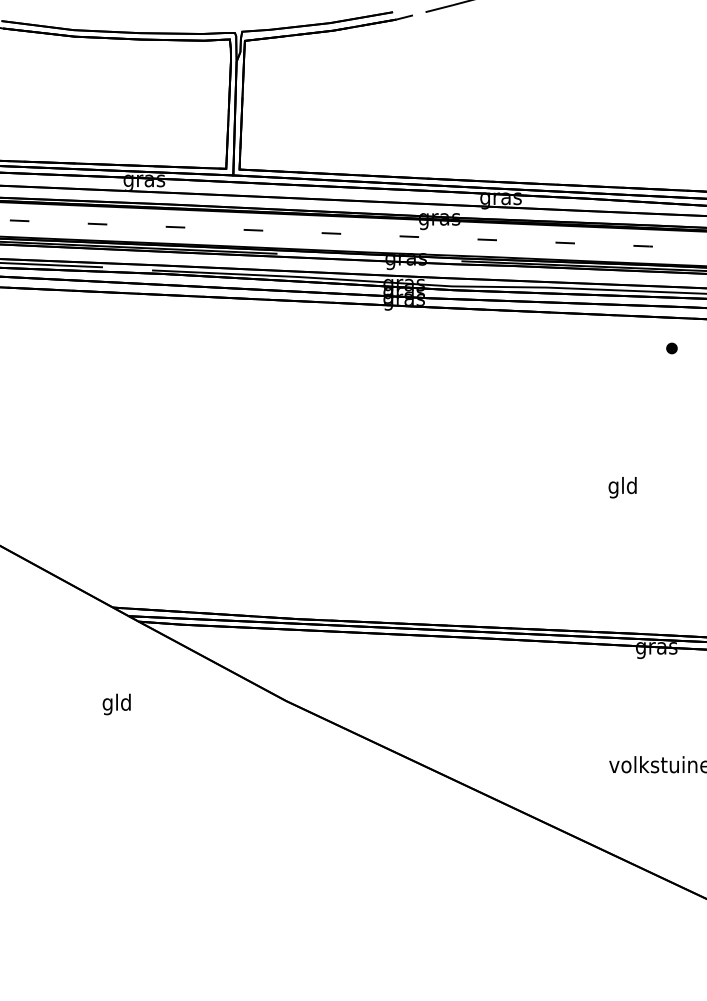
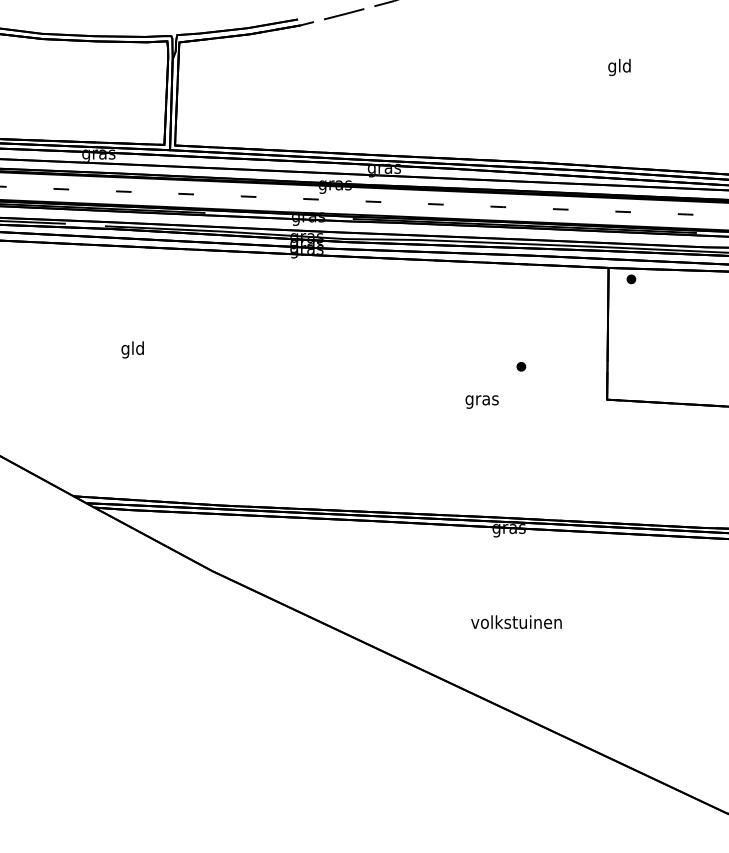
part: (672, 348) -> (521, 366), moved
text: (622, 486) -> (481, 399), gld -> gras
text: (116, 703) -> (132, 349), moved

